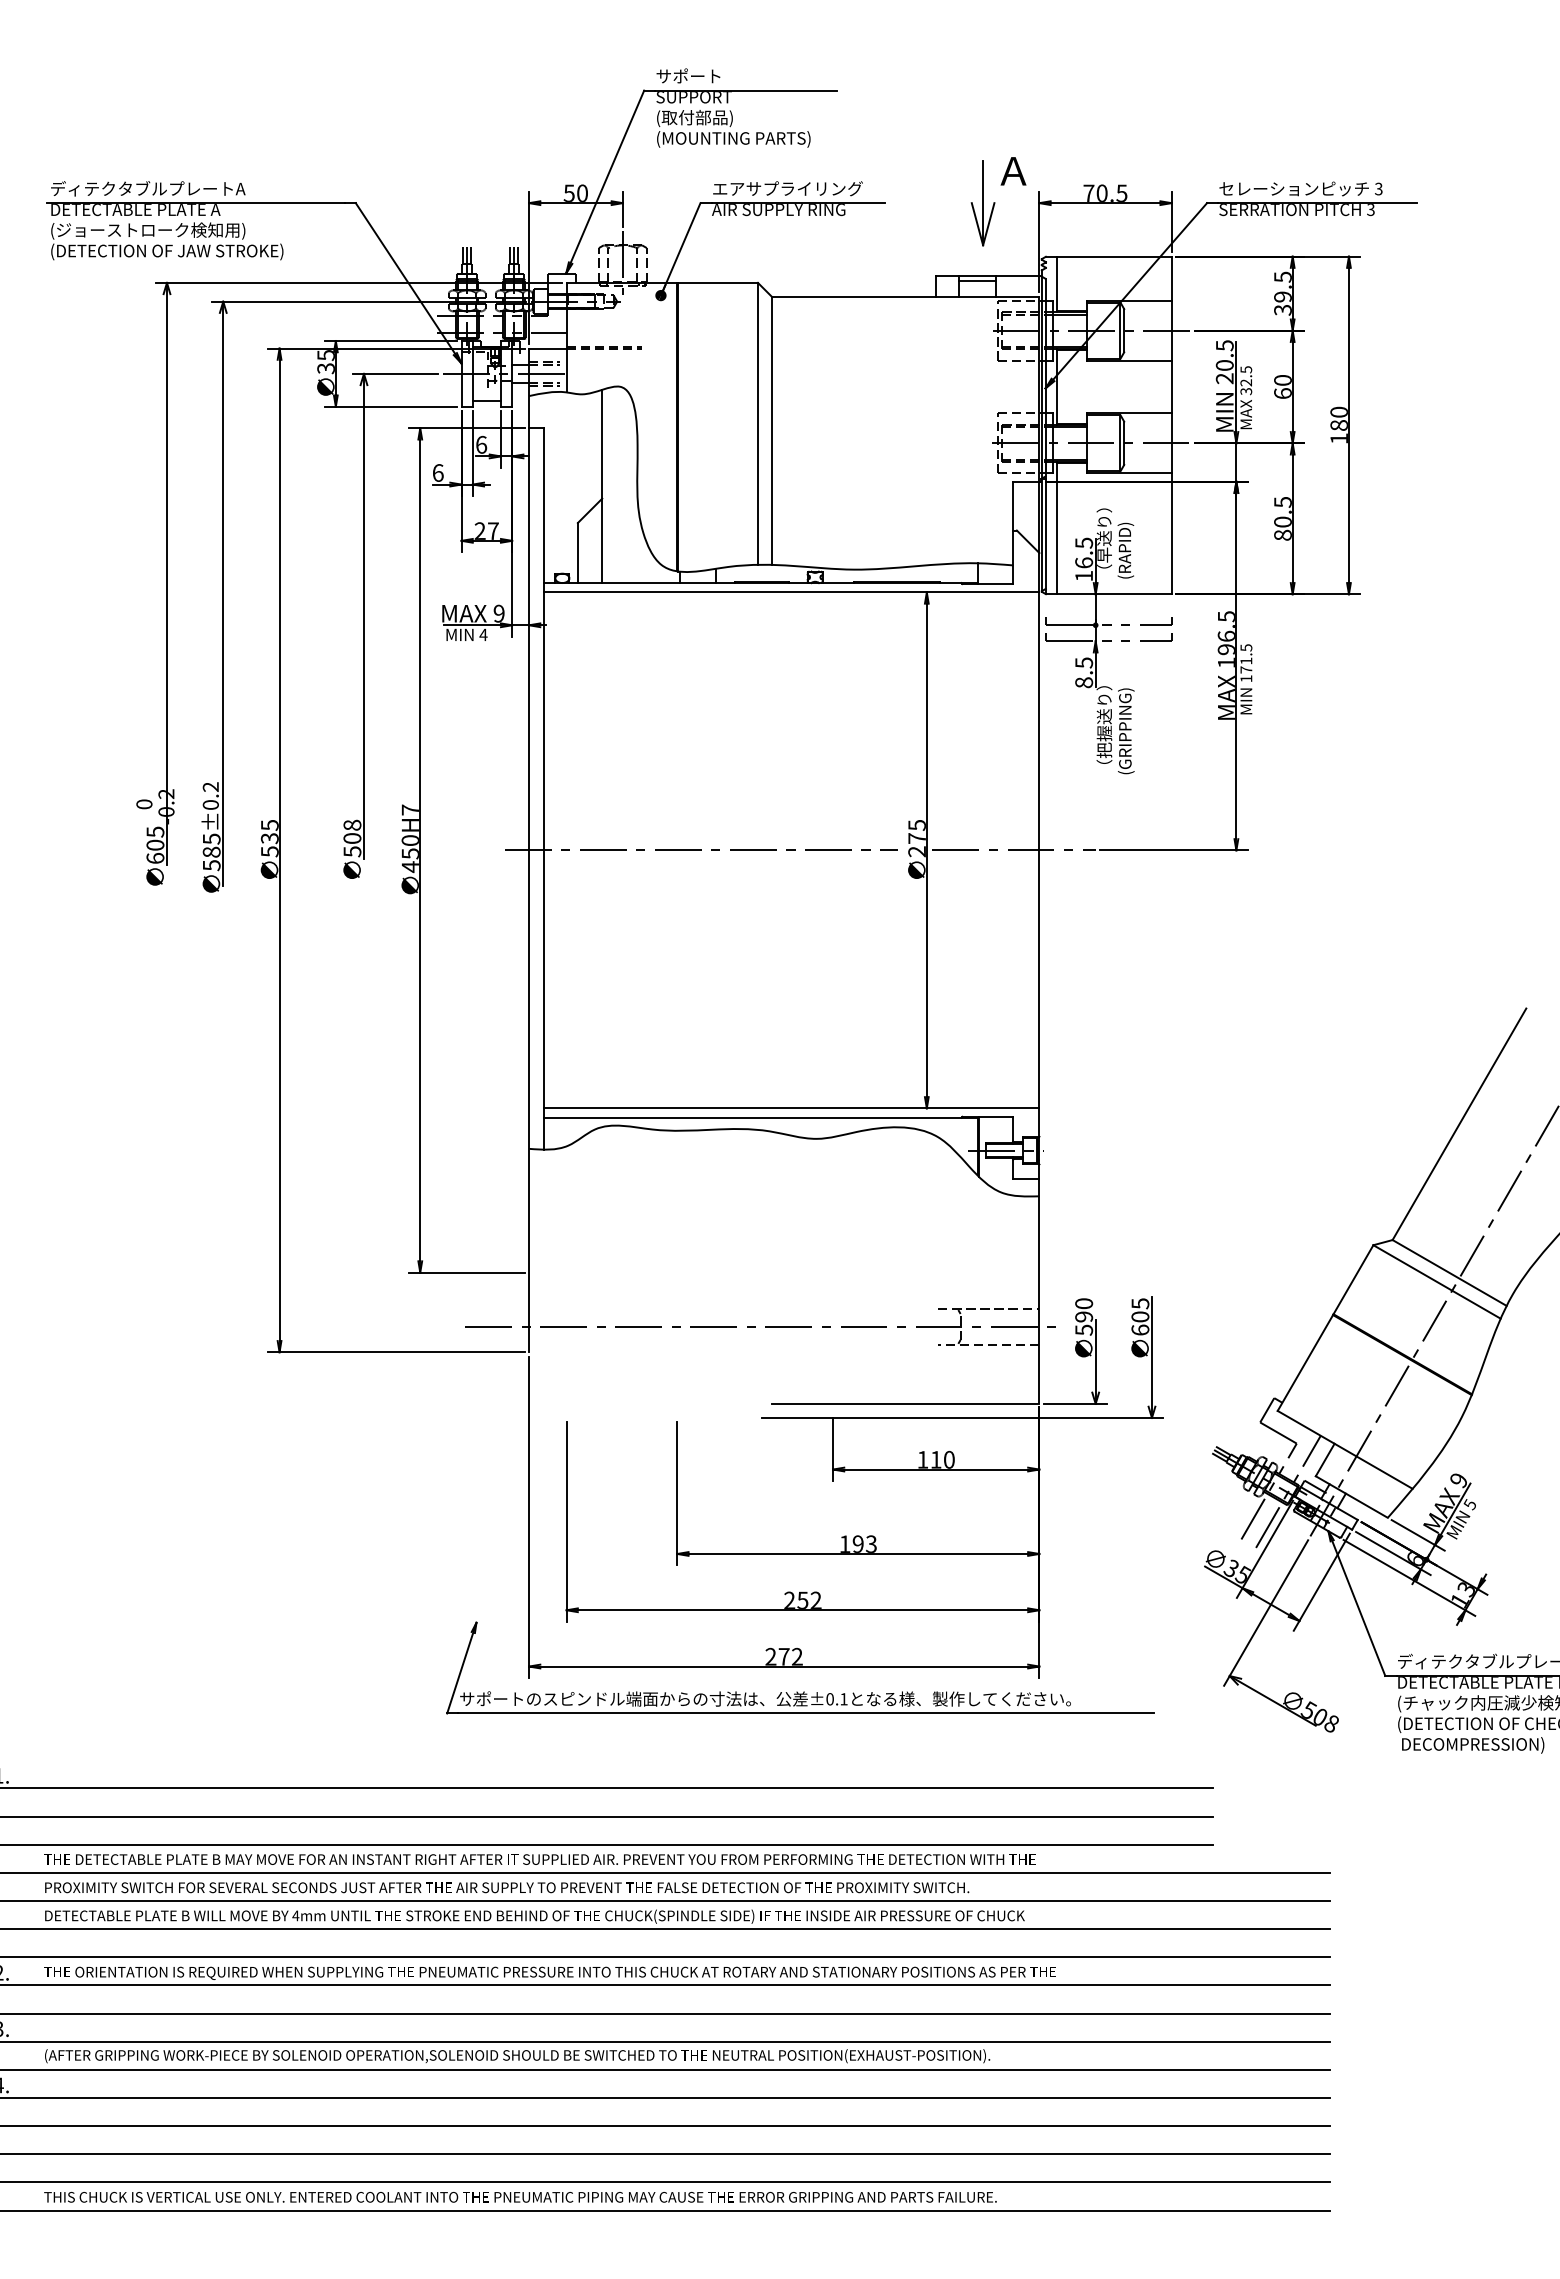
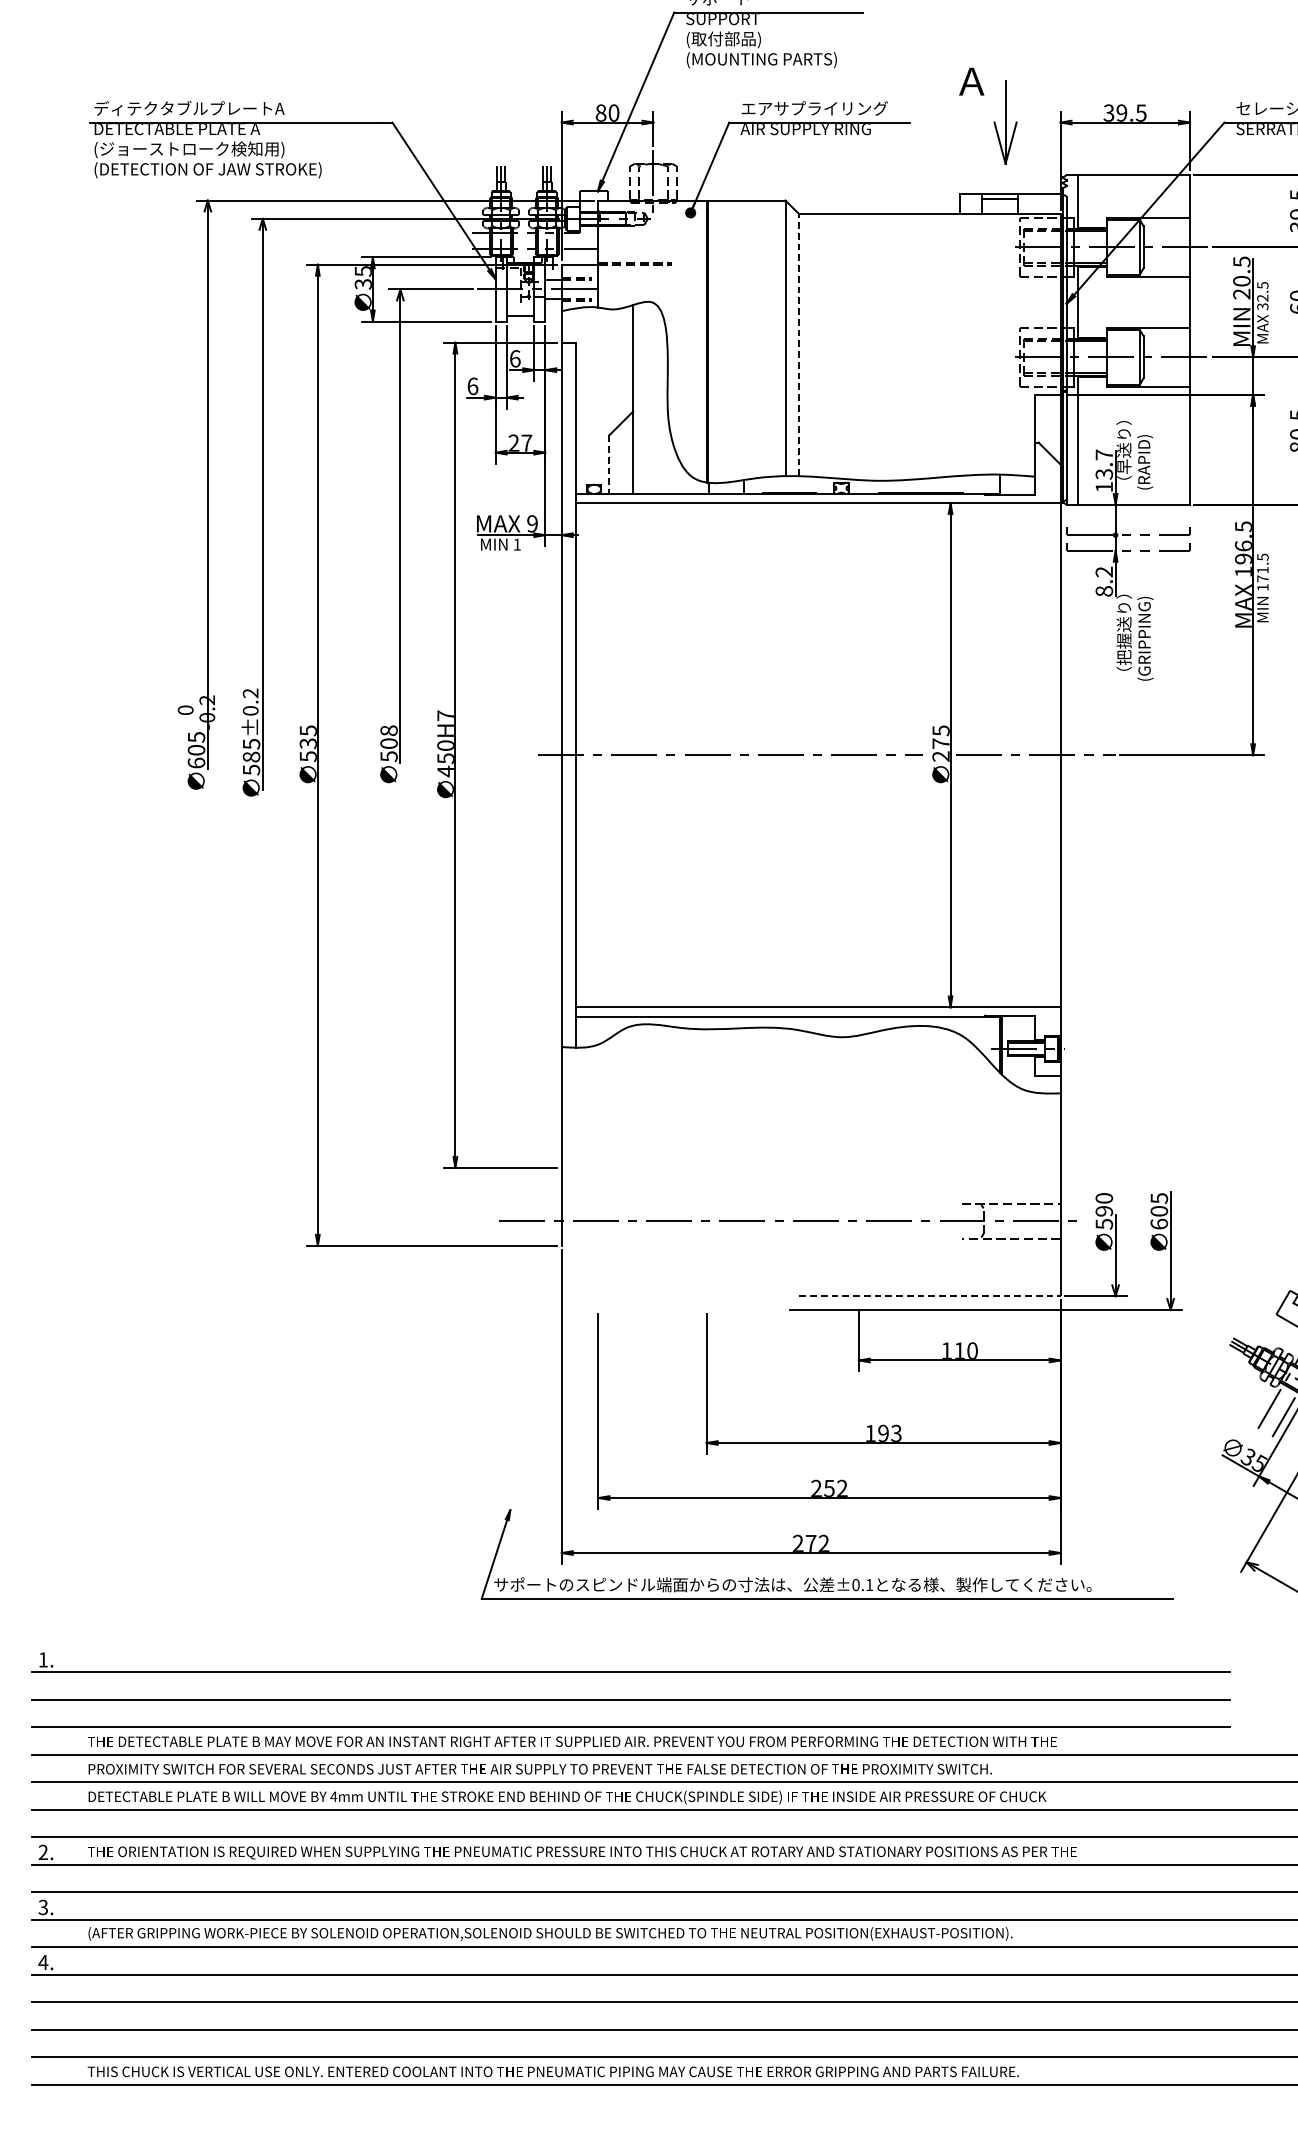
text: (1013, 171) -> (971, 81), moved
text: (568, 192) -> (600, 112), 50 -> 80
text: (1095, 192) -> (1115, 112), 70.5 -> 39.5
line: (772, 430) -> (799, 344), solid -> dashed
text: (1084, 552) -> (1104, 464), 16.5 -> 13.7
line: (577, 553) -> (609, 465), solid -> dashed
text: (483, 634) -> (517, 544), 4 -> 1
text: (1084, 662) -> (1104, 571), 8.5 -> 8.2
line: (905, 1403) -> (929, 1295), solid -> dashed

